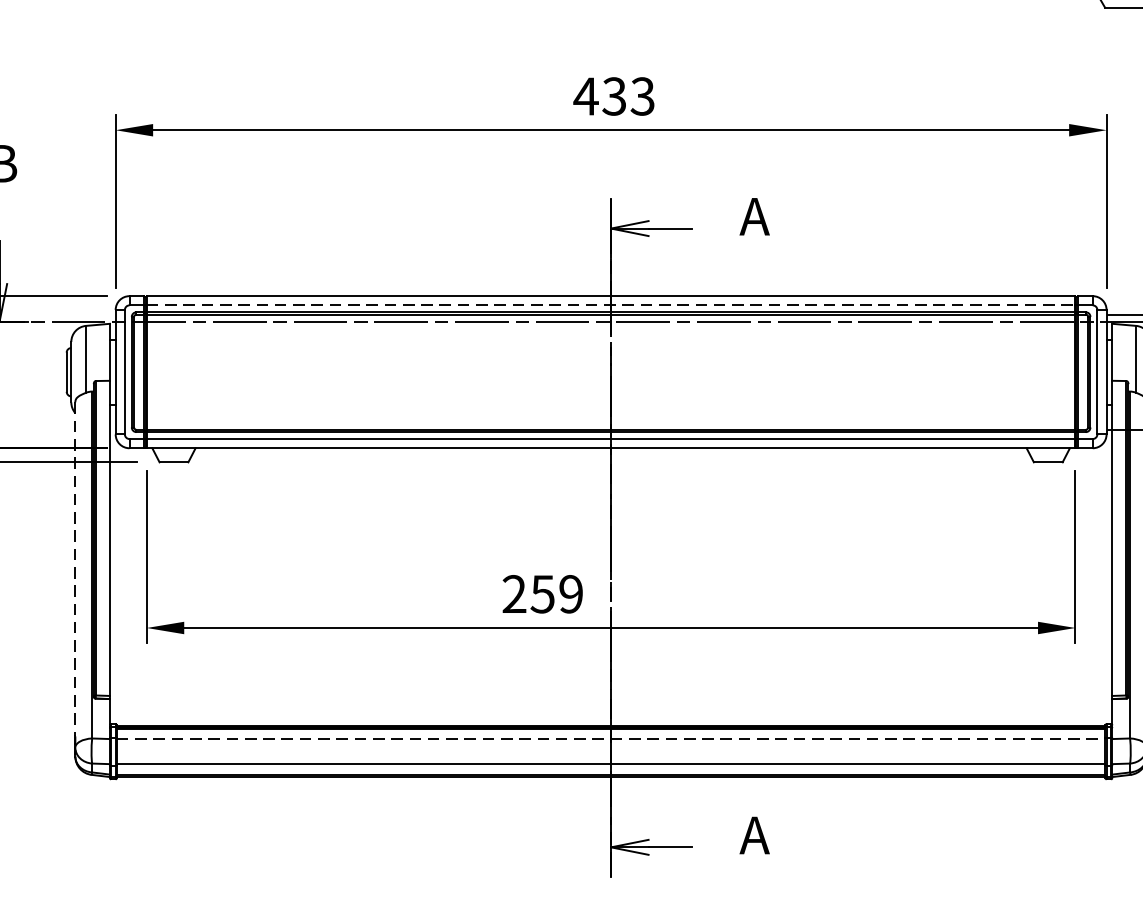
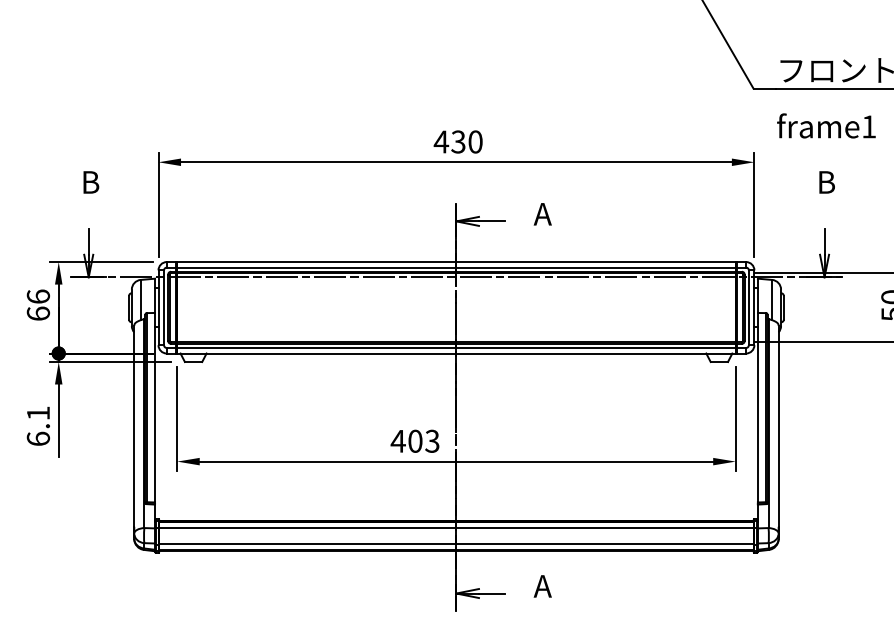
text: (642, 95) -> (475, 141), 433 -> 430
line: (611, 305) -> (456, 267), dashed -> solid
line: (75, 569) -> (134, 426), dashed -> solid
text: (541, 592) -> (414, 440), 259 -> 403
line: (611, 739) -> (456, 528), dashed -> solid

